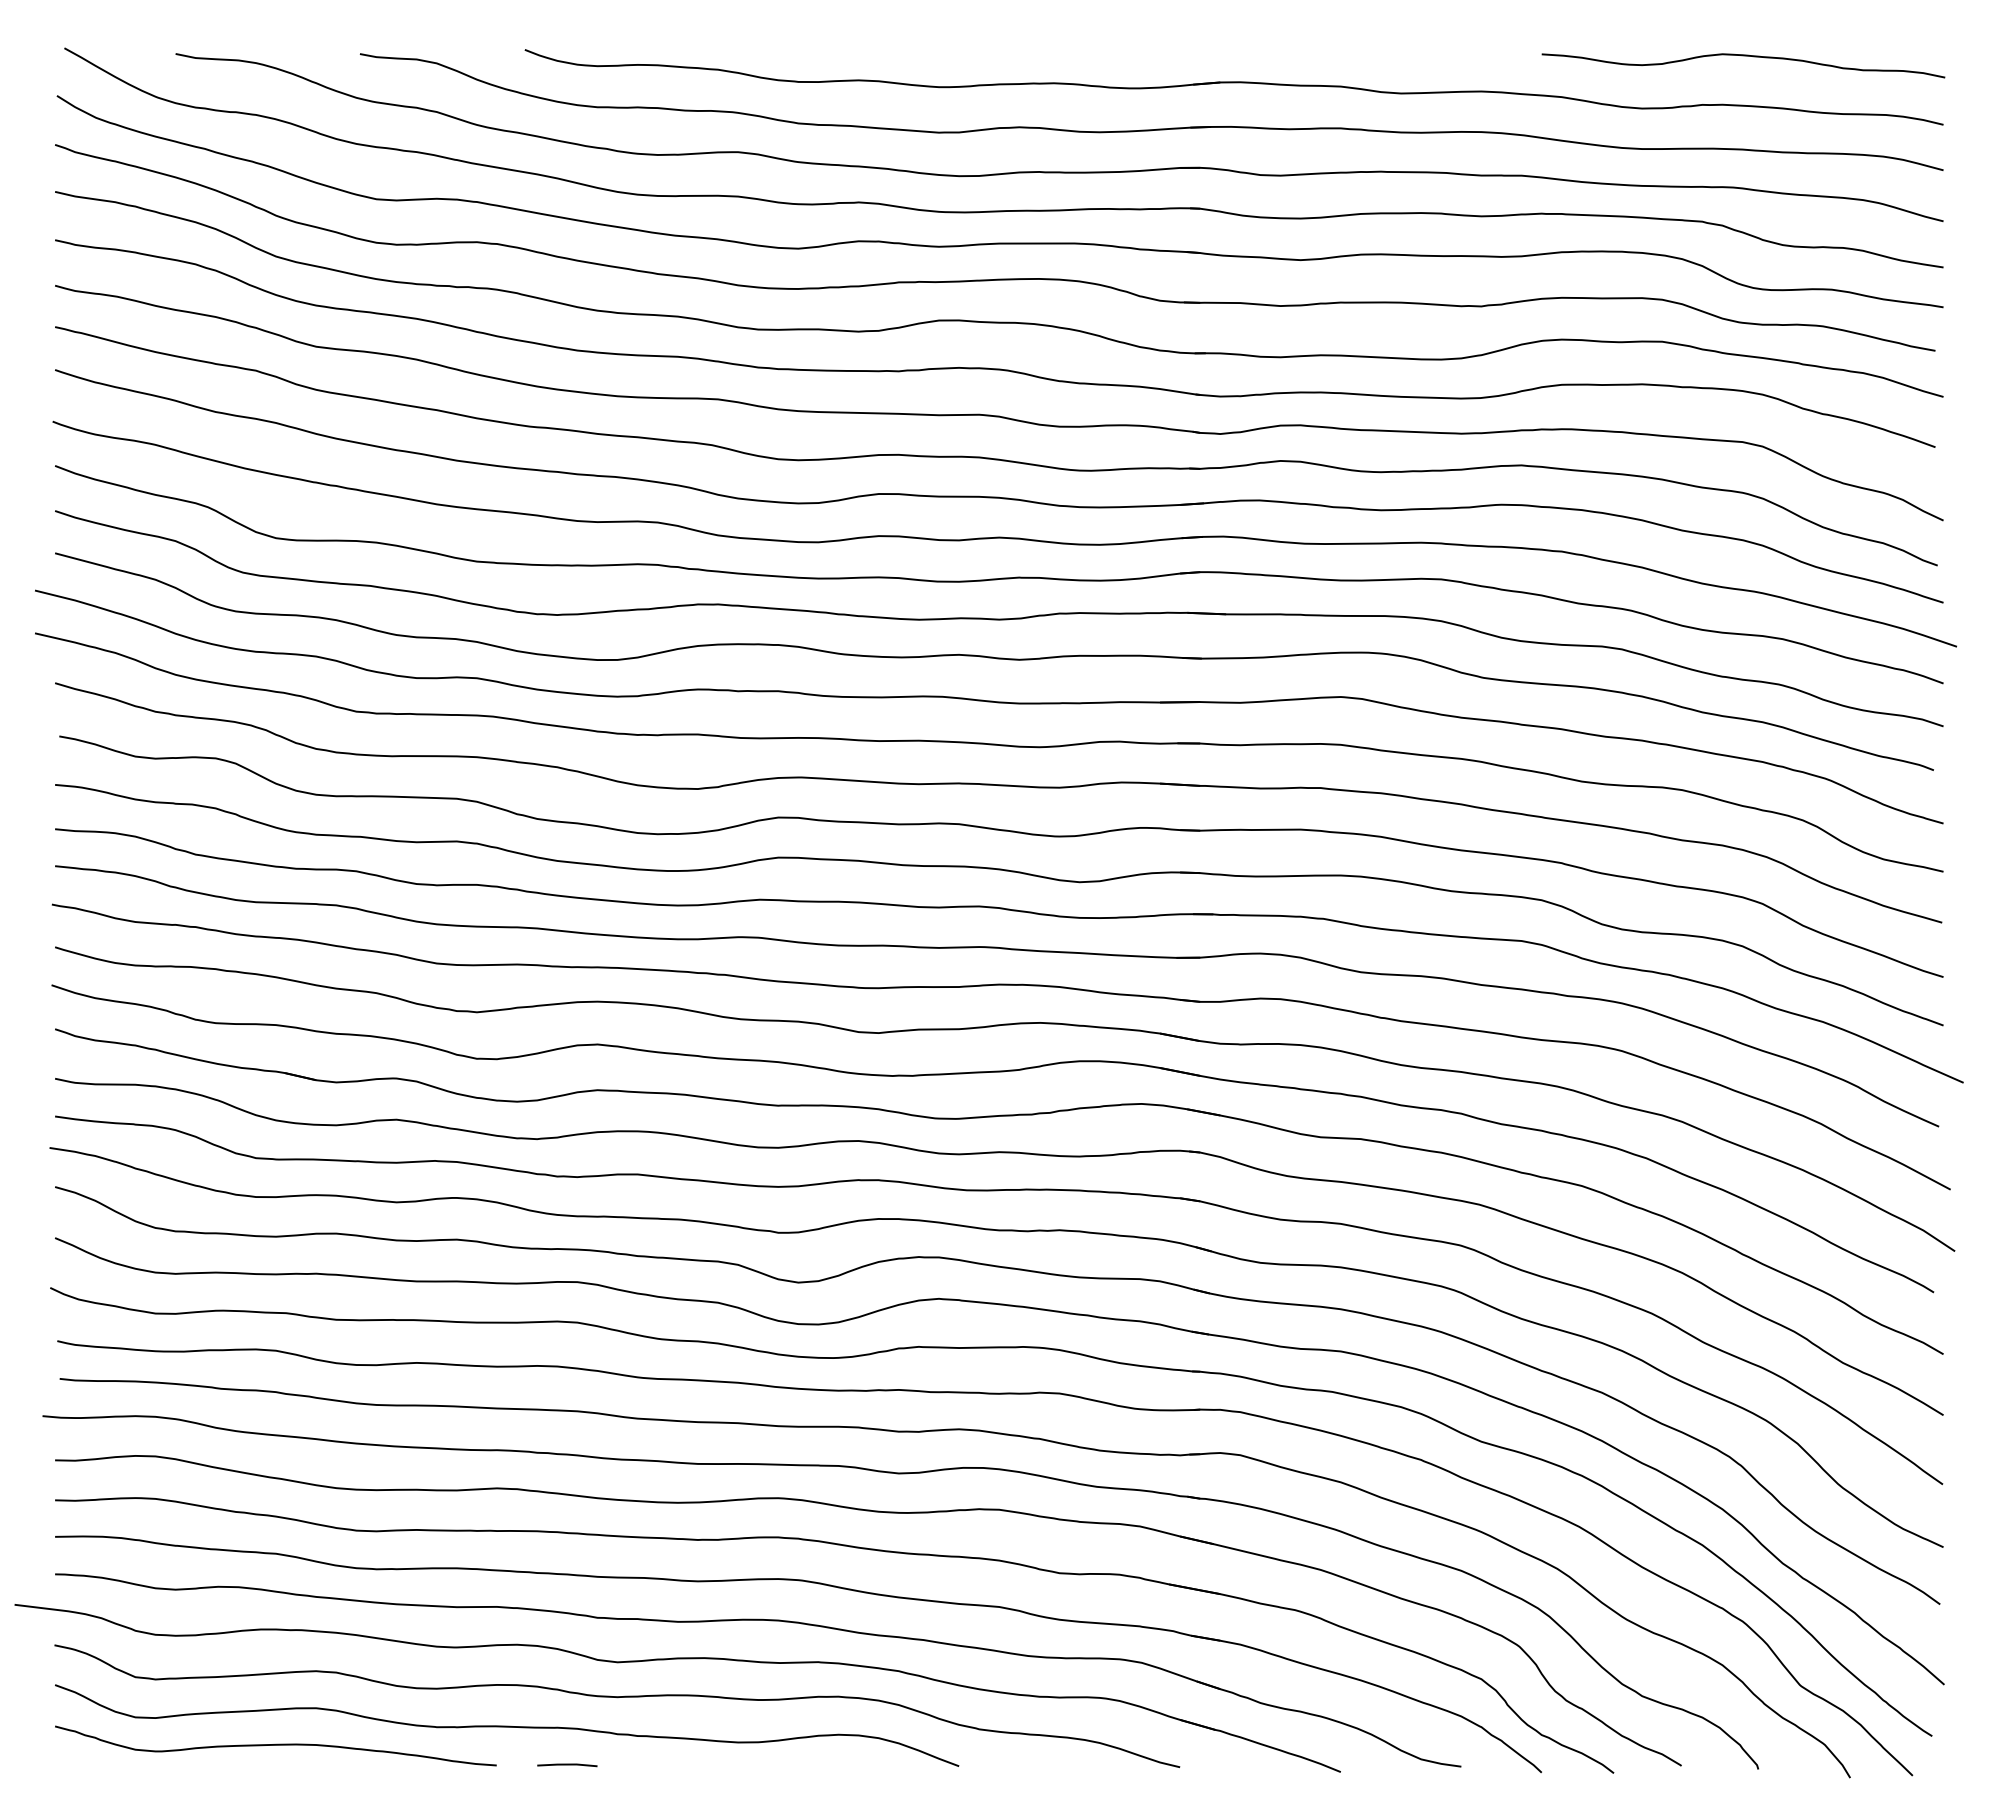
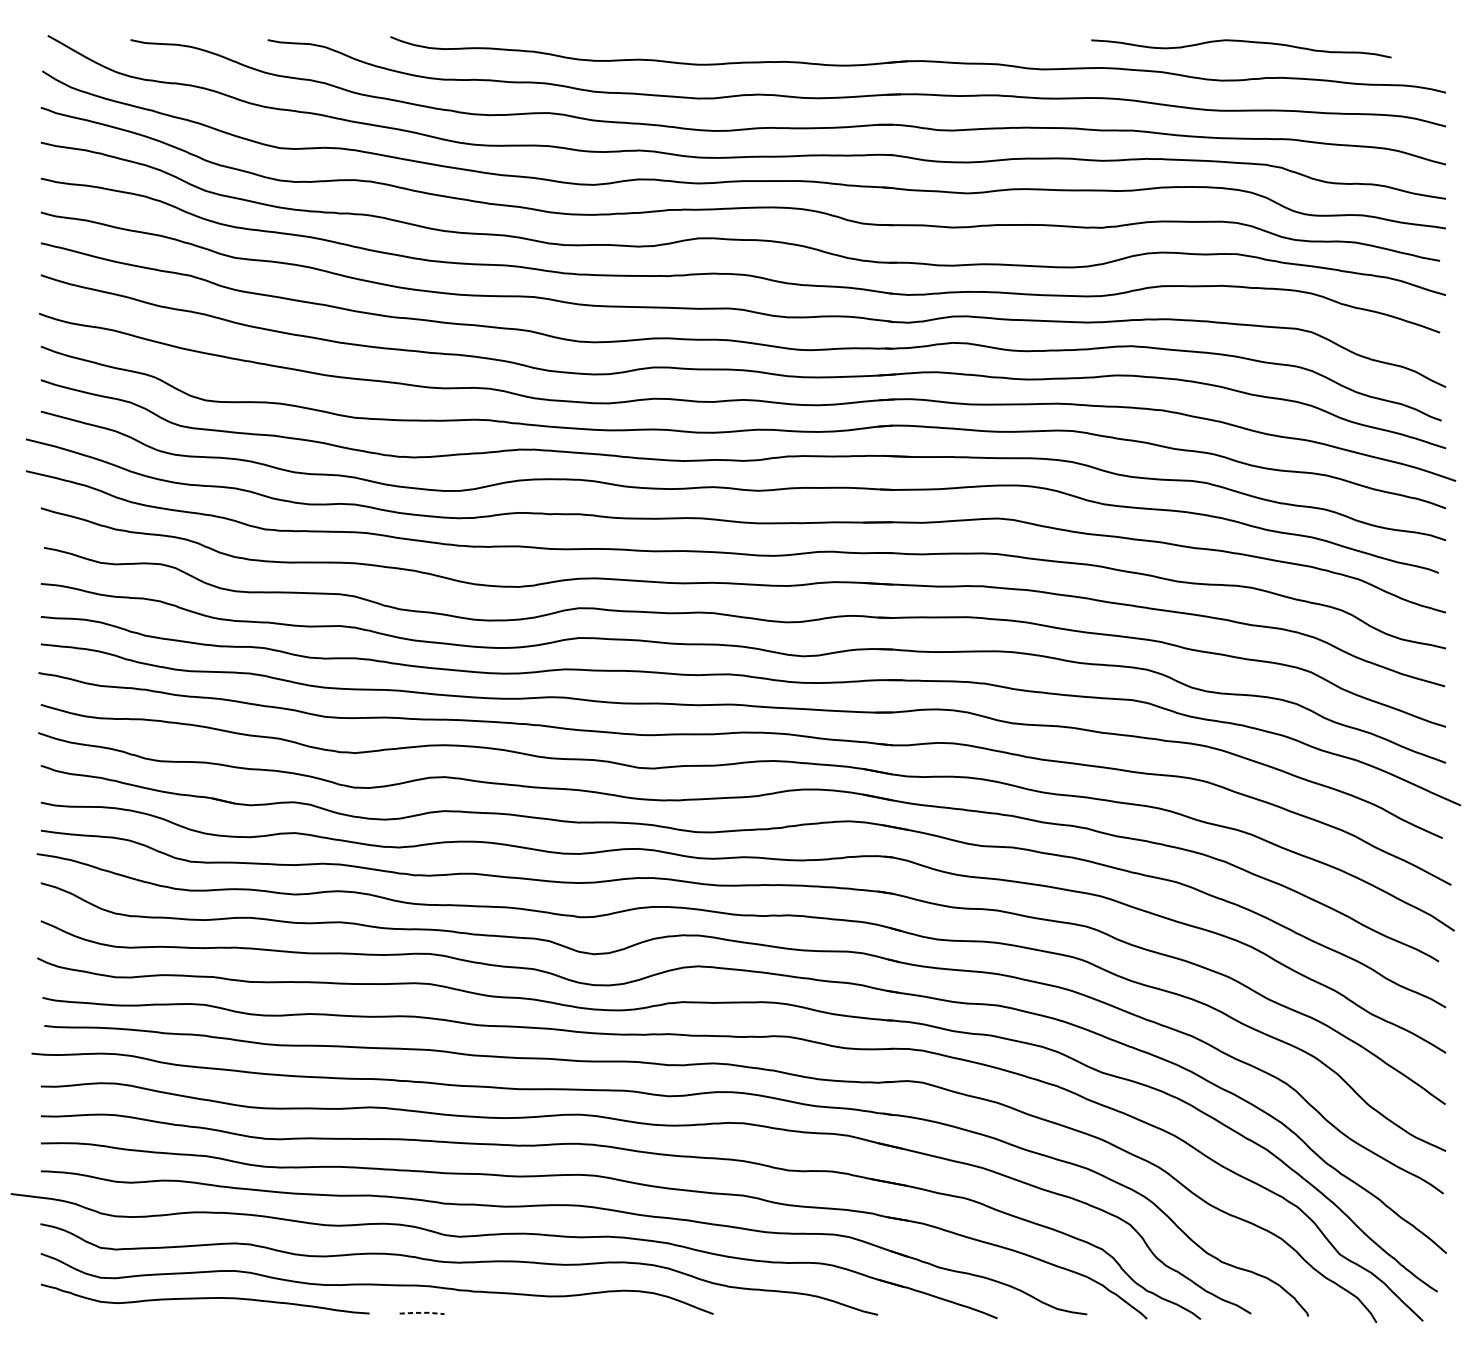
curve: (1743, 56) -> (1241, 41), moved
line: (567, 1764) -> (422, 1312), solid -> dashed

